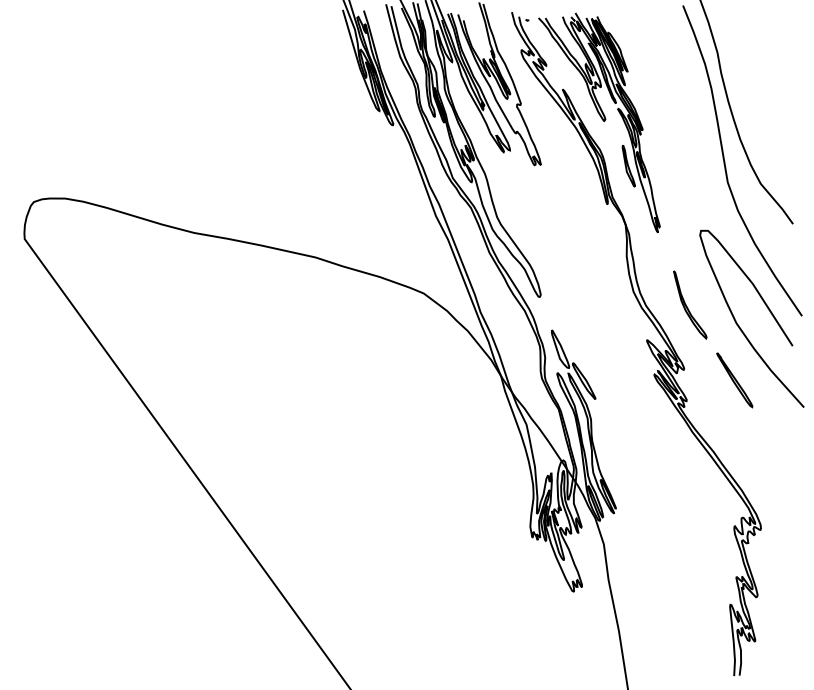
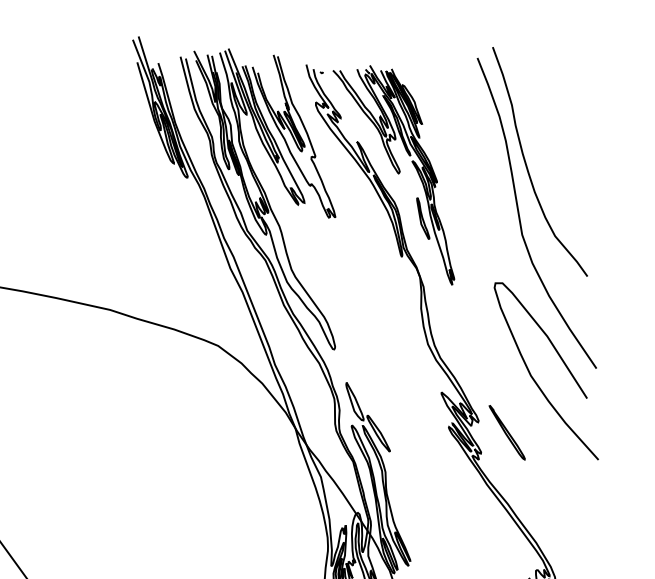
part: (690, 304) -> (484, 356), removed
part: (734, 380) -> (506, 432), moved

